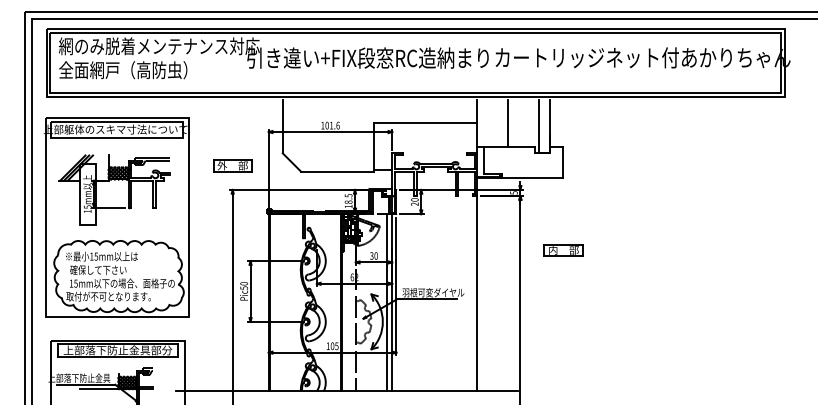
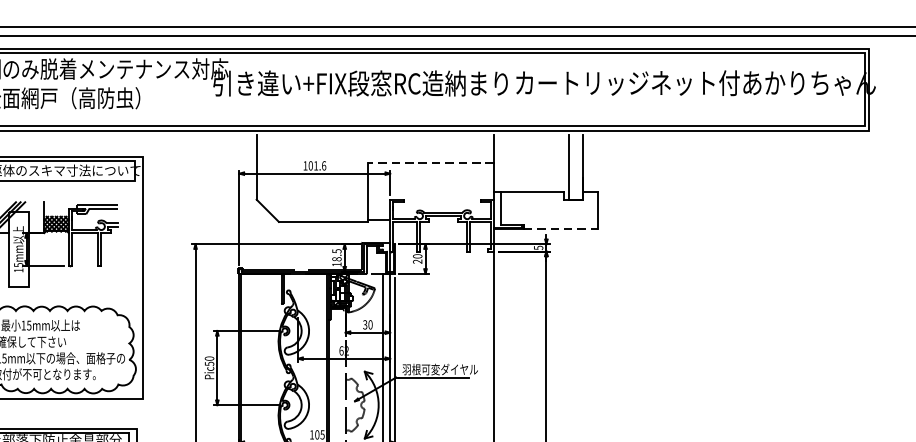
line: (425, 123) -> (430, 163), solid -> dashed
line: (507, 123) -> (530, 163), removed
part: (232, 165) -> (195, 214), removed
line: (532, 177) -> (561, 229), solid -> dashed
part: (563, 250) -> (598, 318), removed

